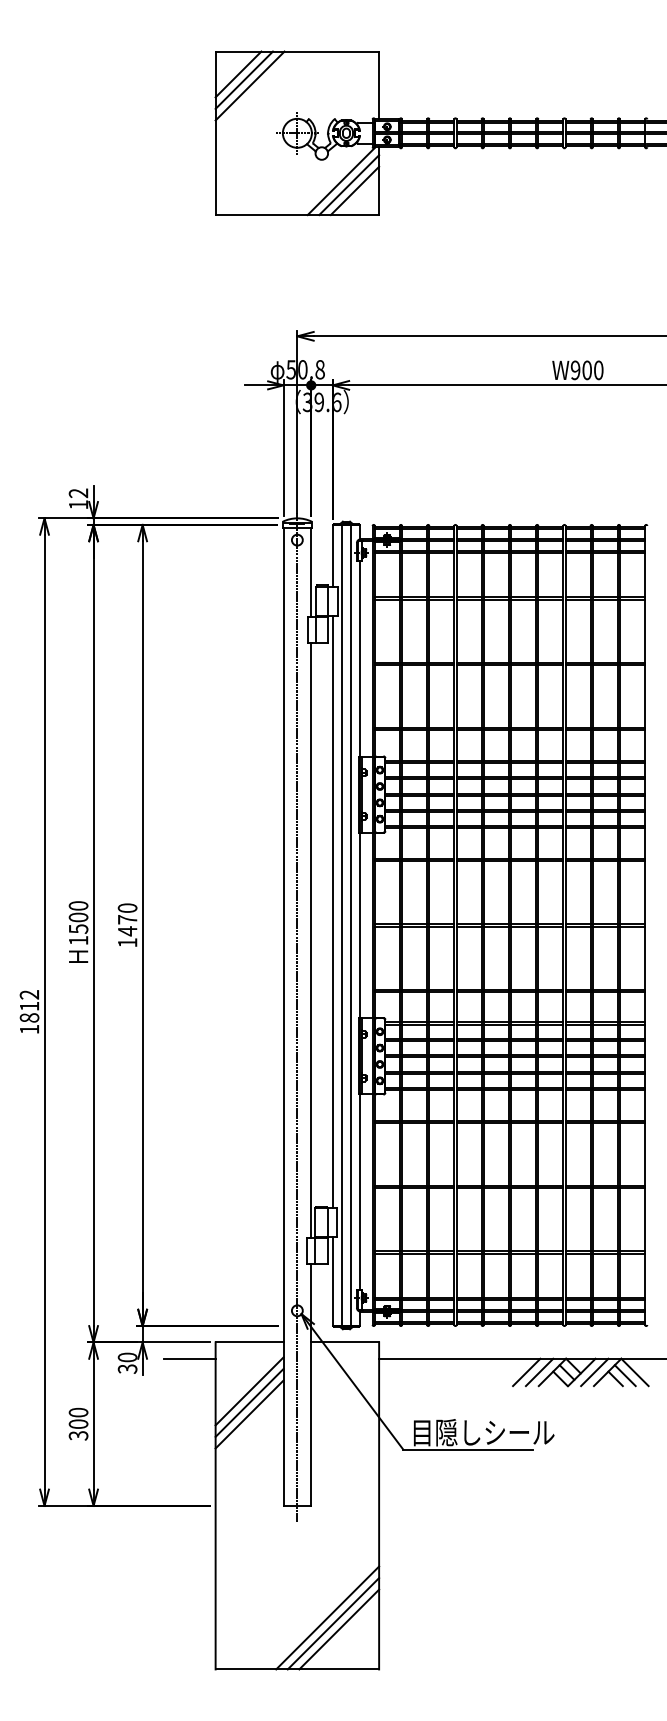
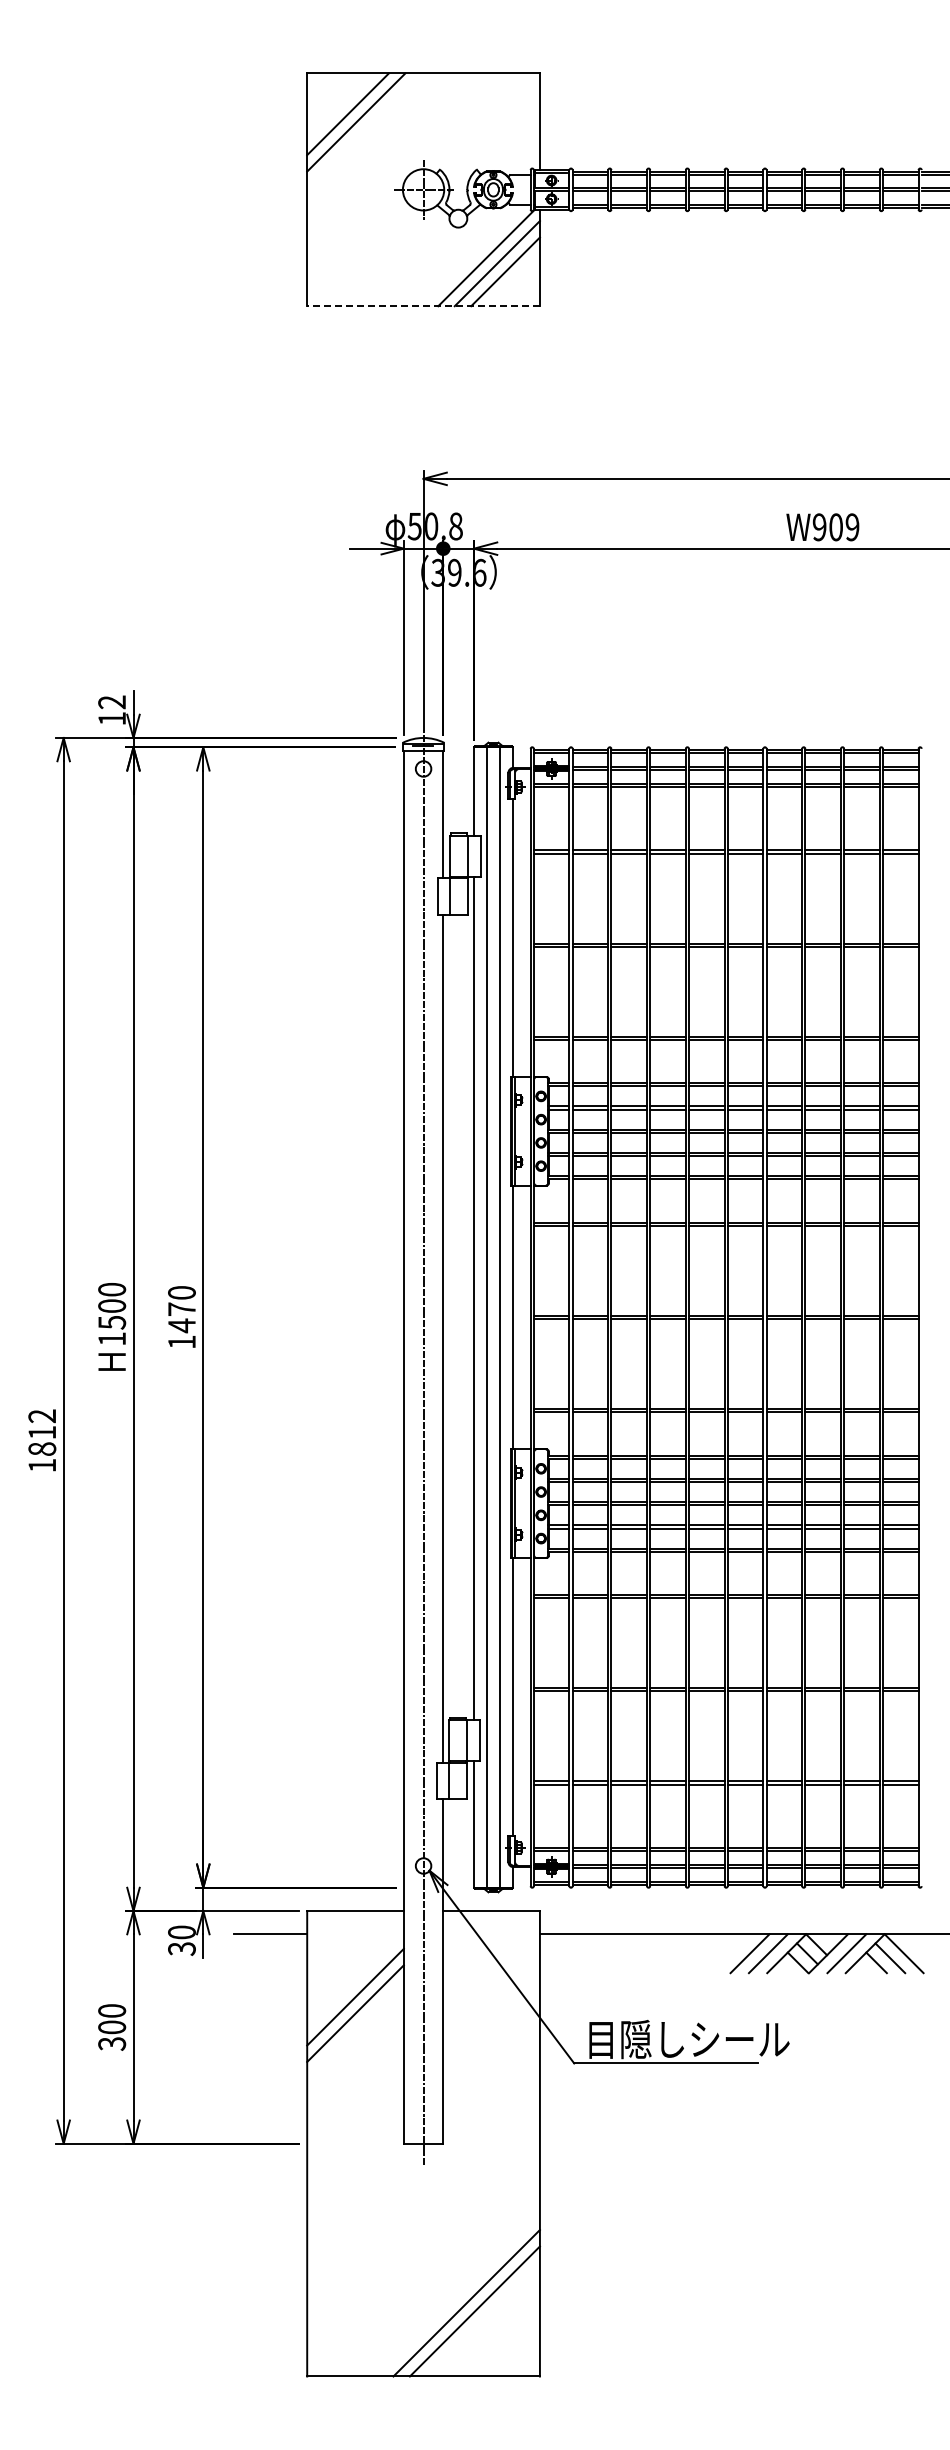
line: (238, 74) -> (339, 105), removed
line: (297, 215) -> (423, 306), solid -> dashed
text: (598, 370) -> (852, 527), W900 -> W909
line: (249, 1391) -> (355, 1980), removed
line: (338, 1629) -> (482, 2319), removed

